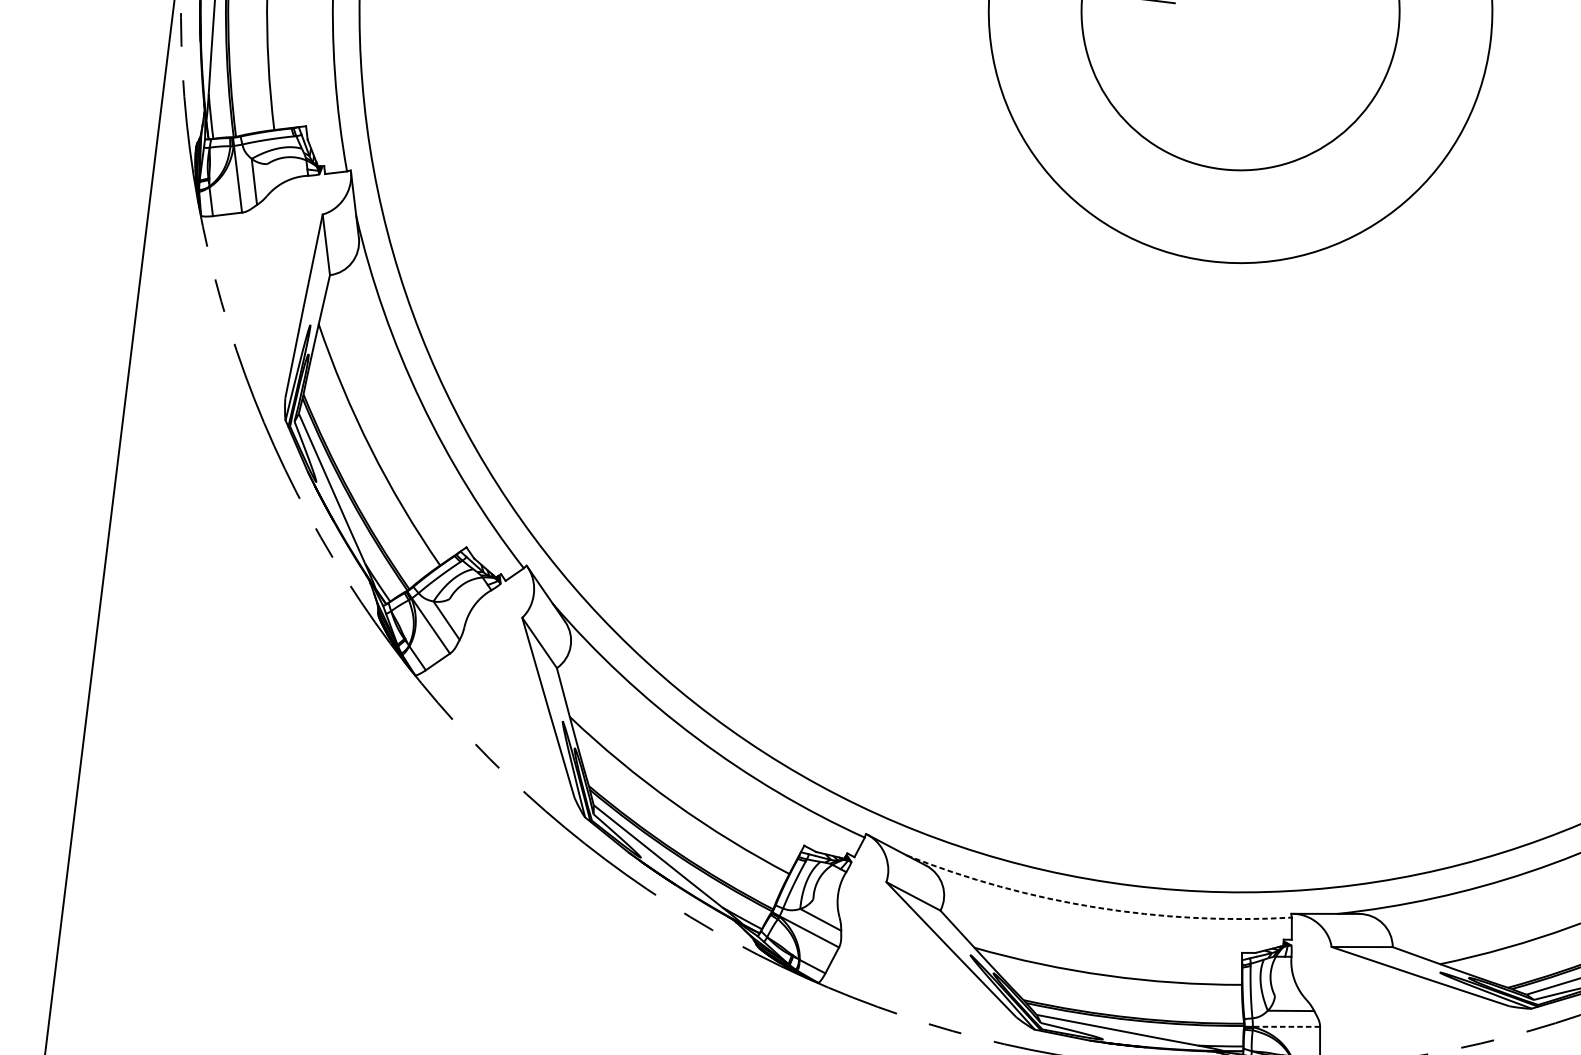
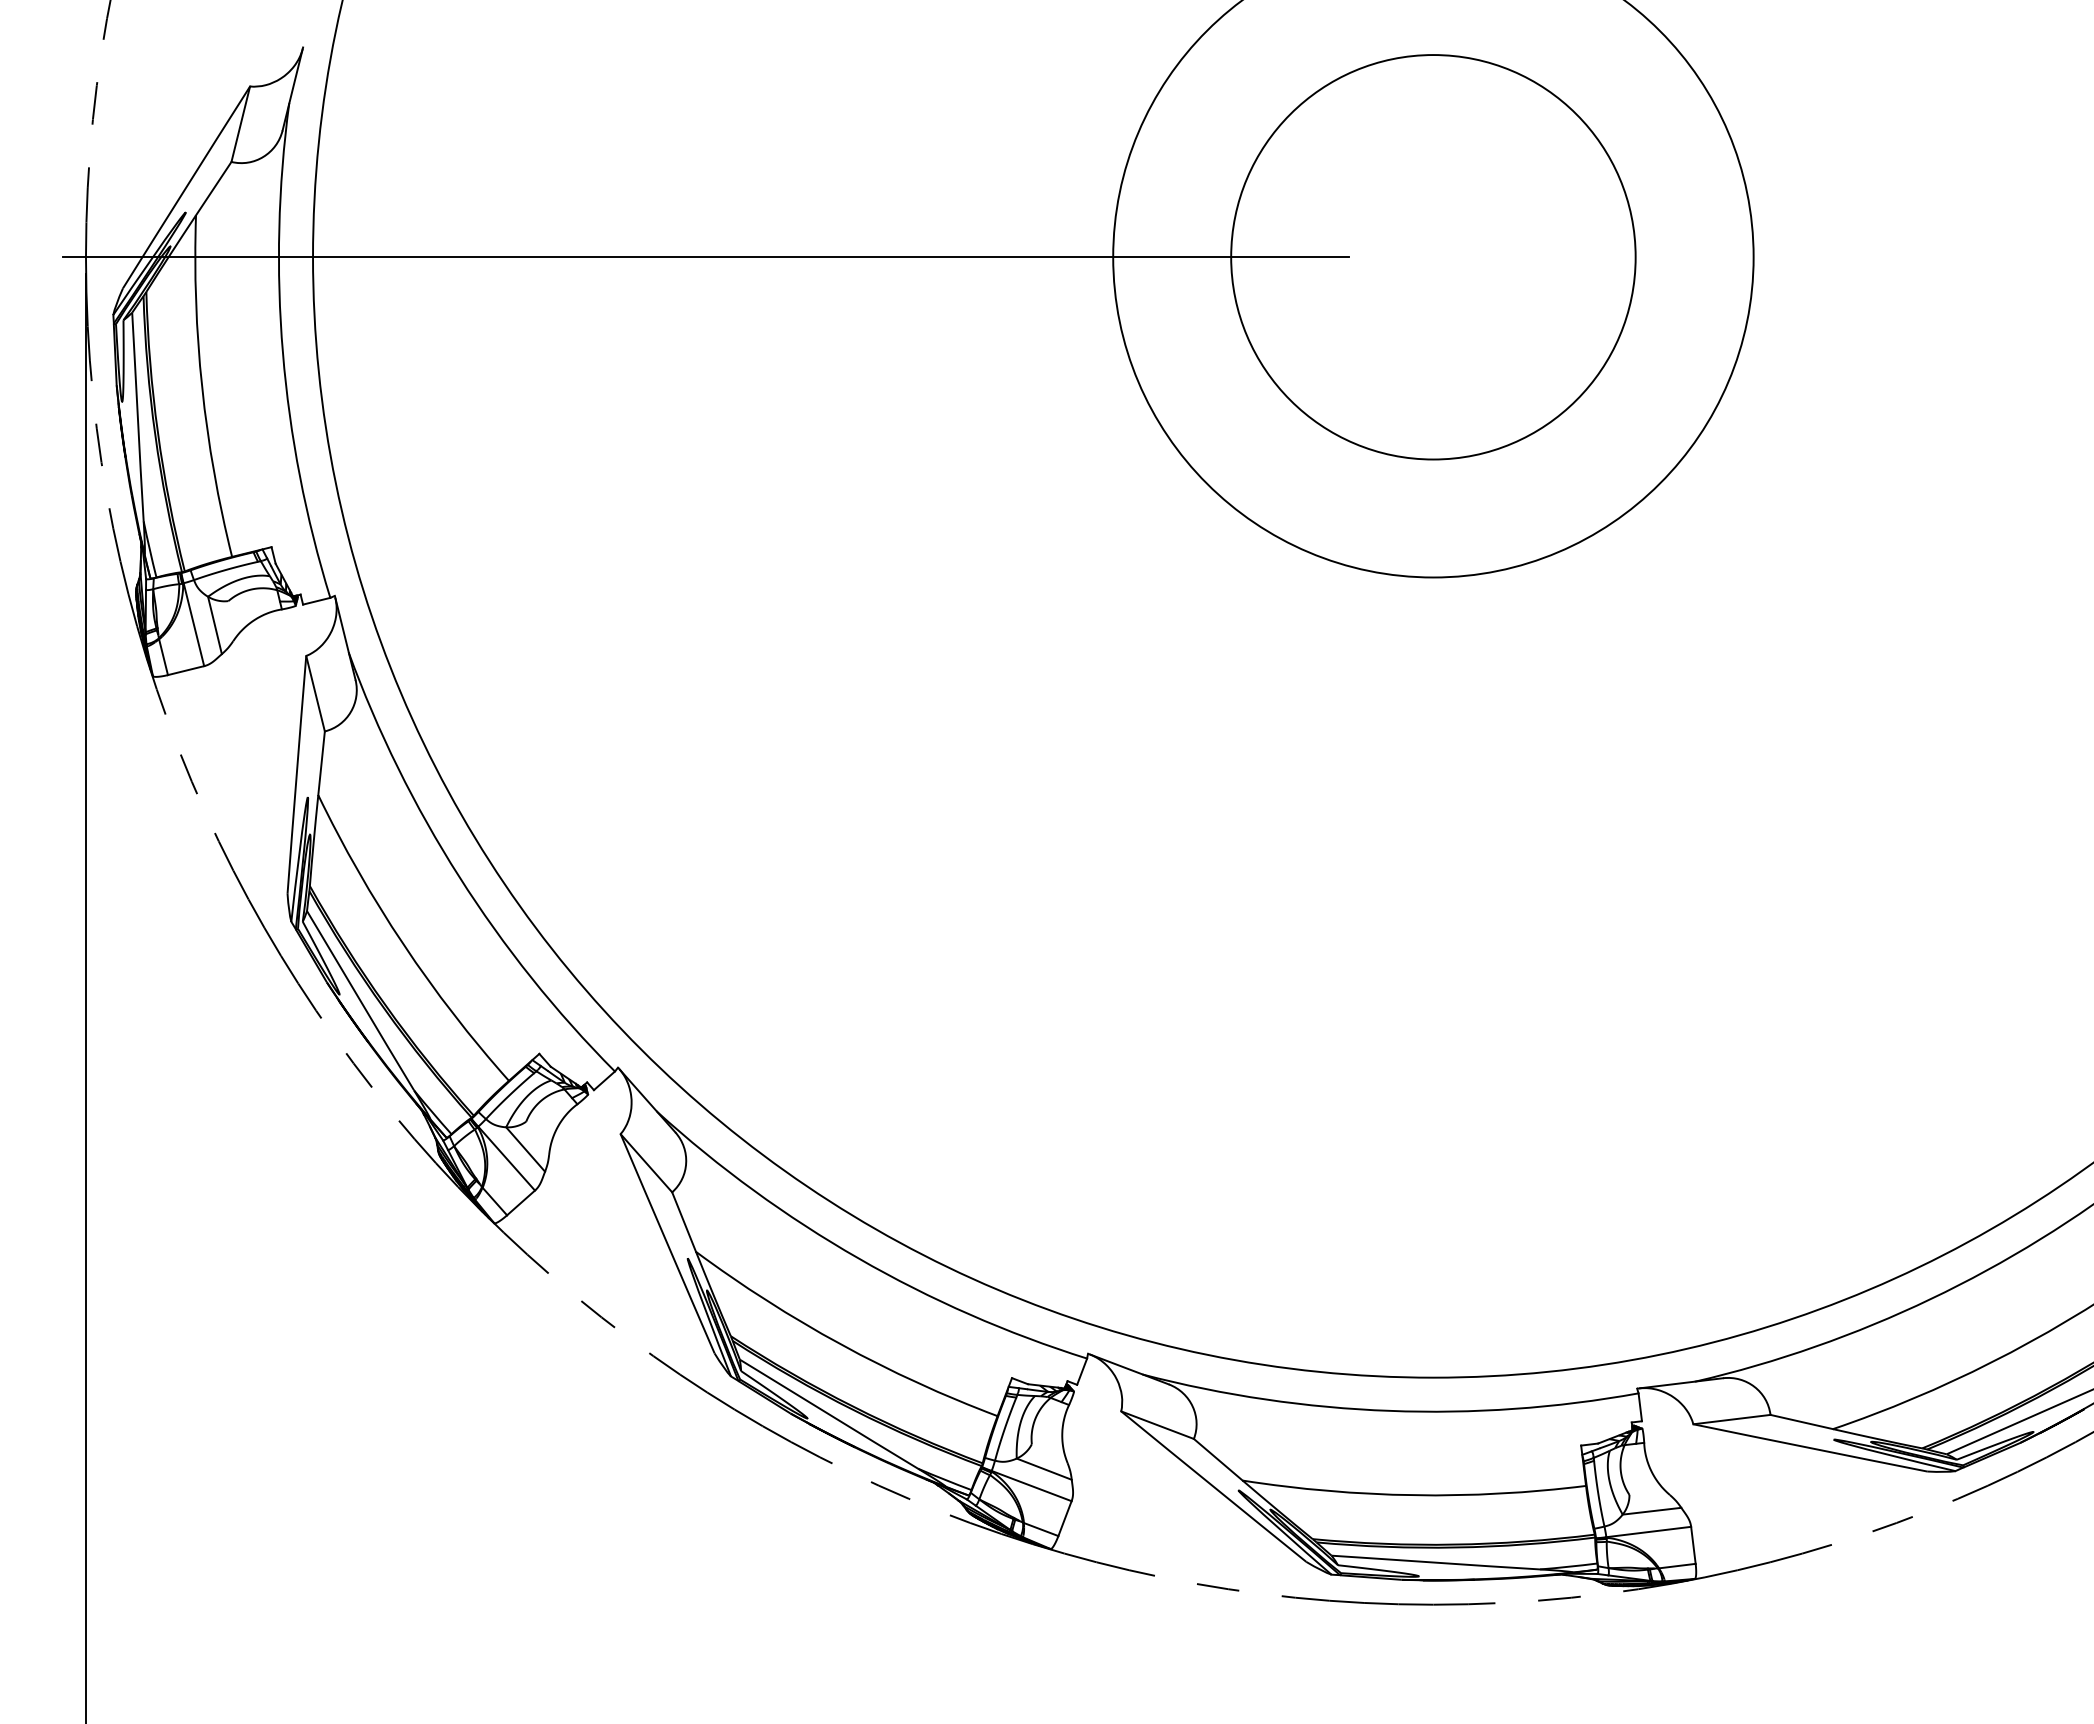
arc: (1095, 907) -> (1389, 1410), dashed -> solid
line: (1286, 1027) -> (1648, 1532), dashed -> solid

